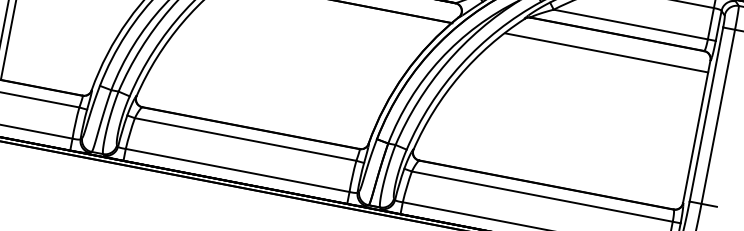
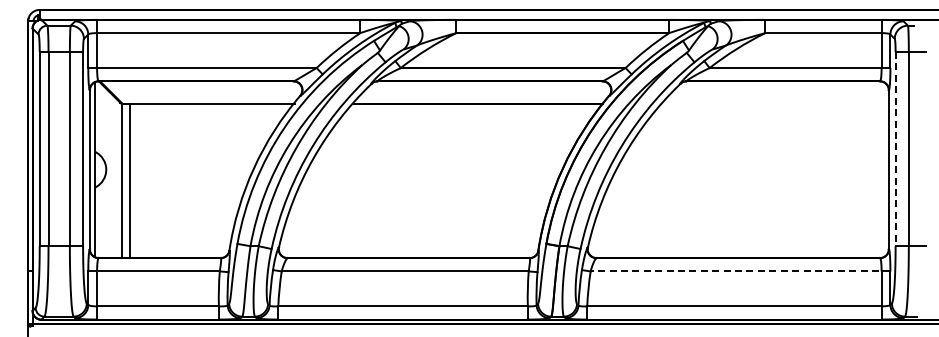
line: (606, 52) -> (775, 103), removed
line: (706, 114) -> (895, 149), solid -> dashed
line: (546, 197) -> (740, 271), solid -> dashed

